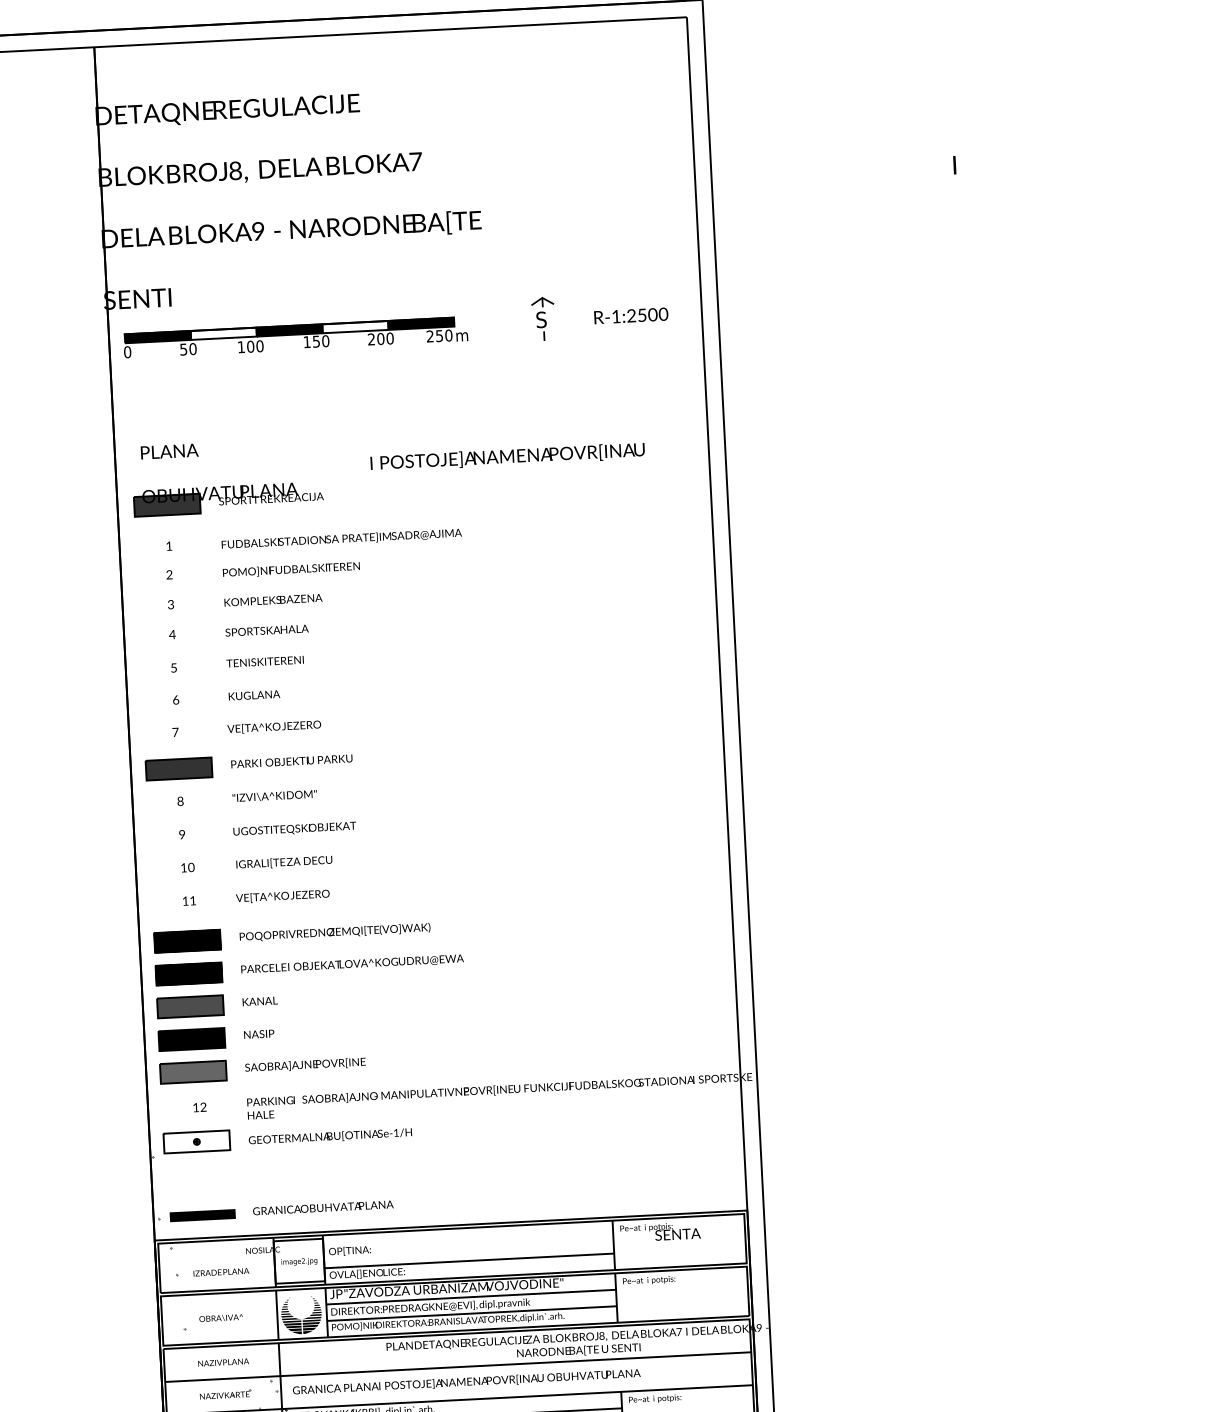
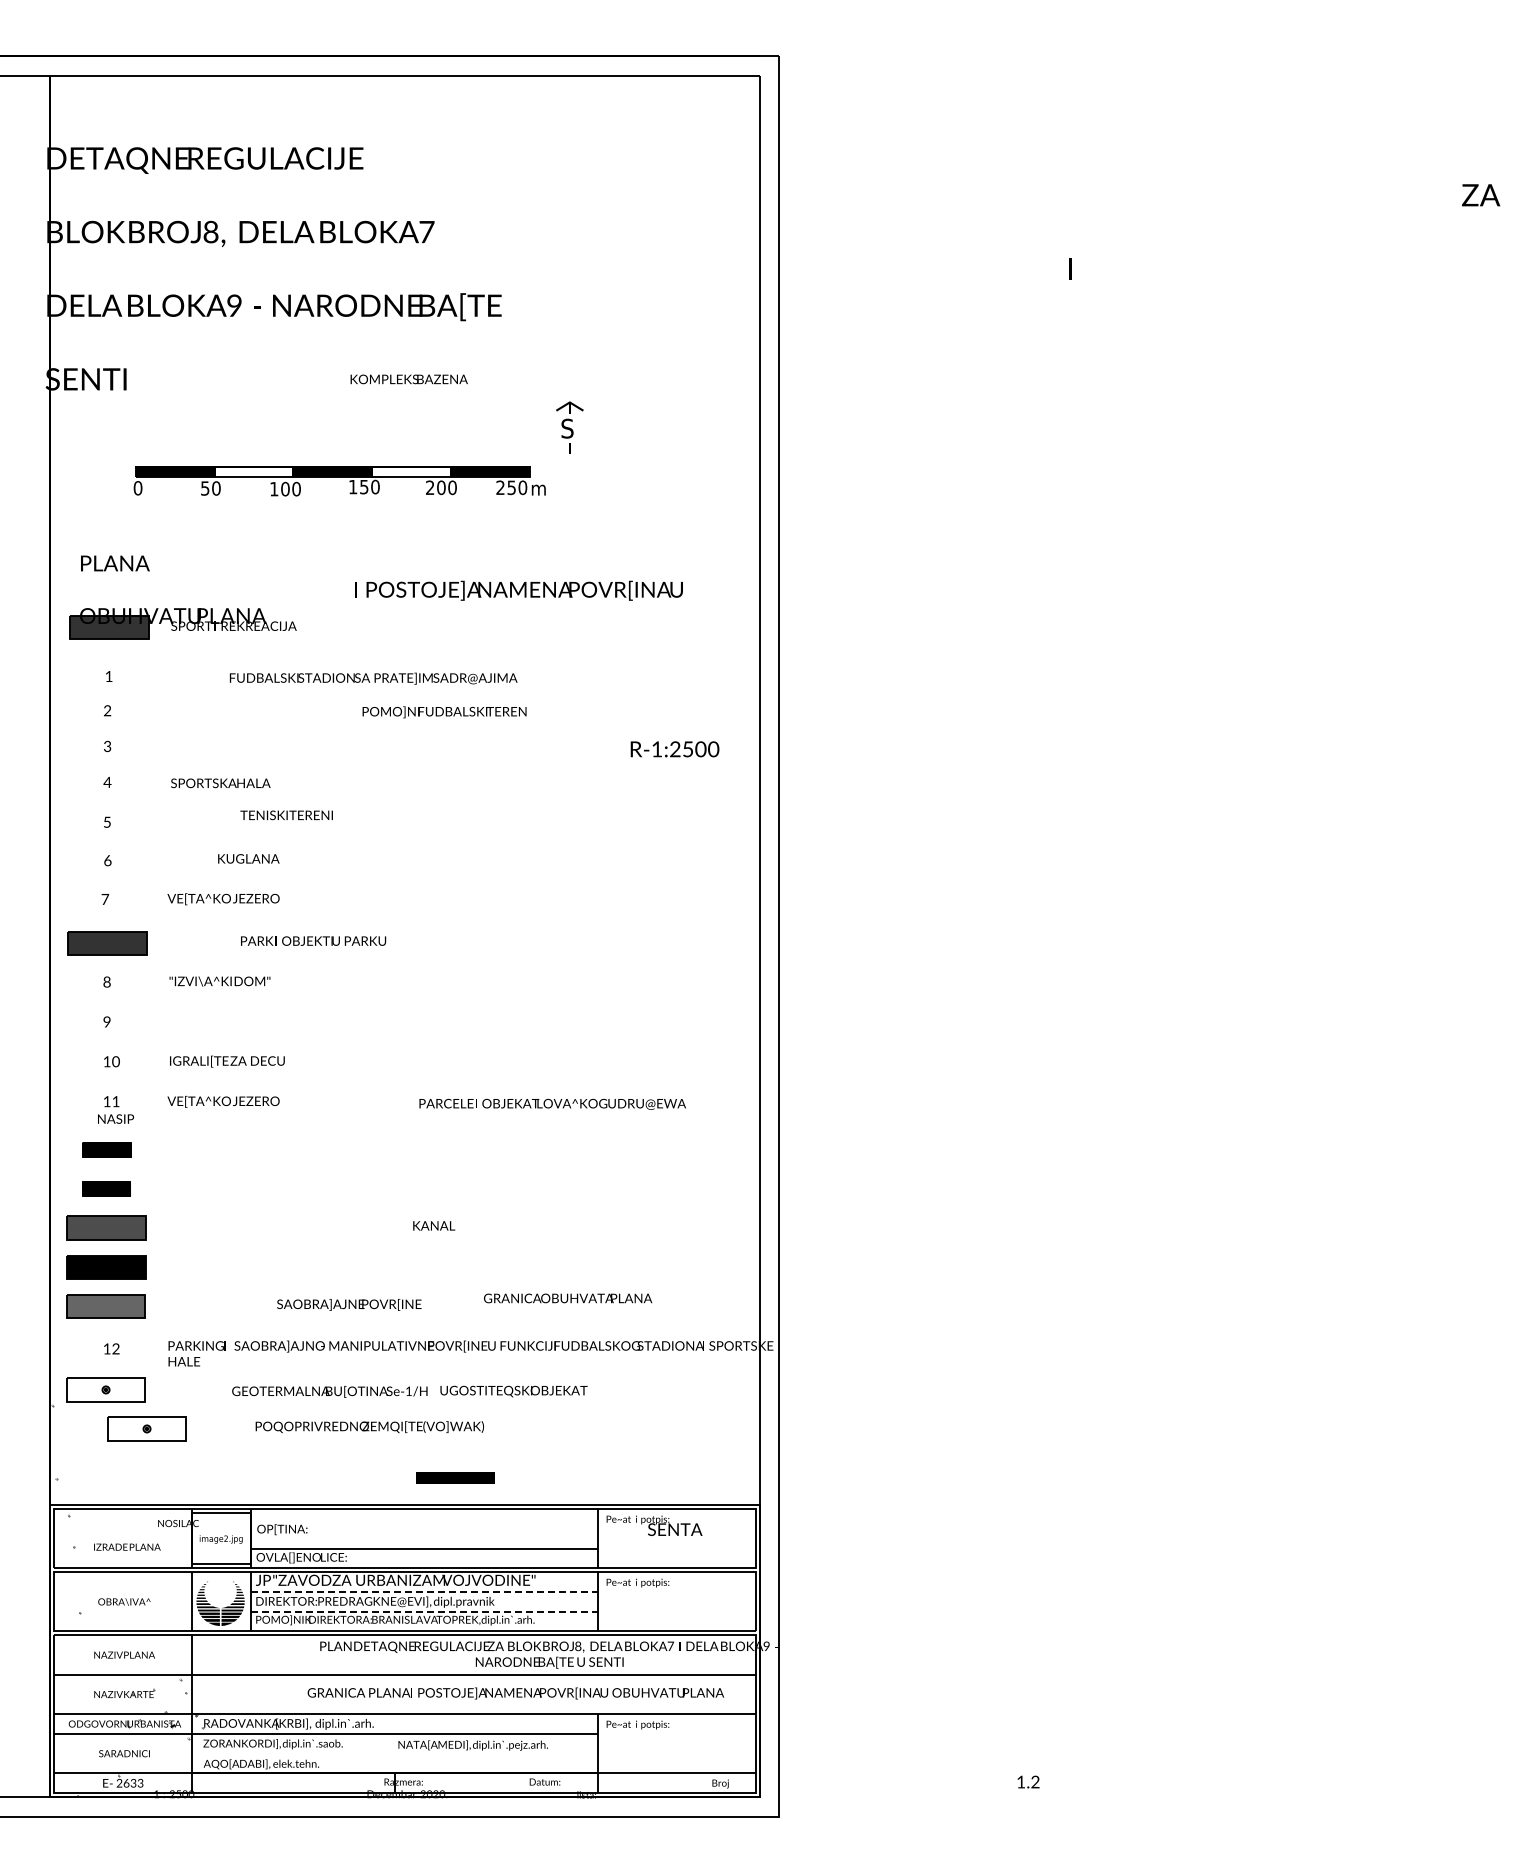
text: (630, 316) -> (674, 749), moved
part: (295, 338) -> (339, 481), moved
text: (341, 539) -> (373, 678), moved
text: (291, 570) -> (444, 712), moved
text: (272, 600) -> (408, 379), moved
text: (265, 661) -> (286, 815), moved
text: (254, 695) -> (248, 858), moved
text: (291, 760) -> (313, 940), moved
text: (294, 829) -> (513, 1391), moved
text: (334, 932) -> (369, 1427), moved
part: (187, 941) -> (106, 1149), size x0.6
text: (352, 963) -> (552, 1103), moved
part: (188, 973) -> (106, 1188), size x0.6
text: (260, 1001) -> (434, 1225), moved
text: (259, 1033) -> (116, 1118), moved
text: (305, 1064) -> (349, 1304), moved
text: (330, 1136) -> (329, 1391), moved
part: (232, 1172) -> (146, 1428), added
text: (323, 1207) -> (568, 1298), moved
line: (202, 1214) -> (455, 1477), moved
line: (471, 1297) -> (424, 1592), solid -> dashed
line: (472, 1313) -> (424, 1611), solid -> dashed
text: (466, 1382) -> (515, 1693), moved

